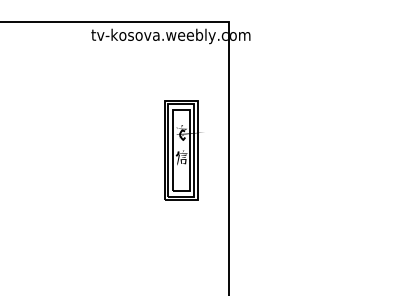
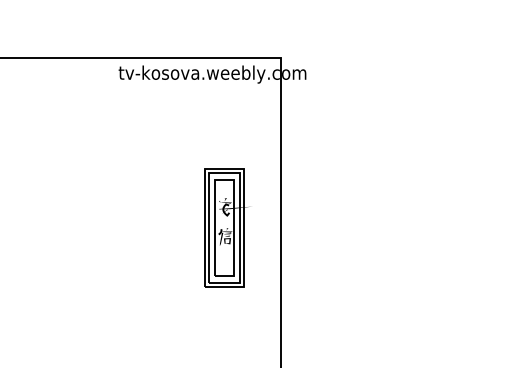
part: (183, 150) -> (227, 227), moved

